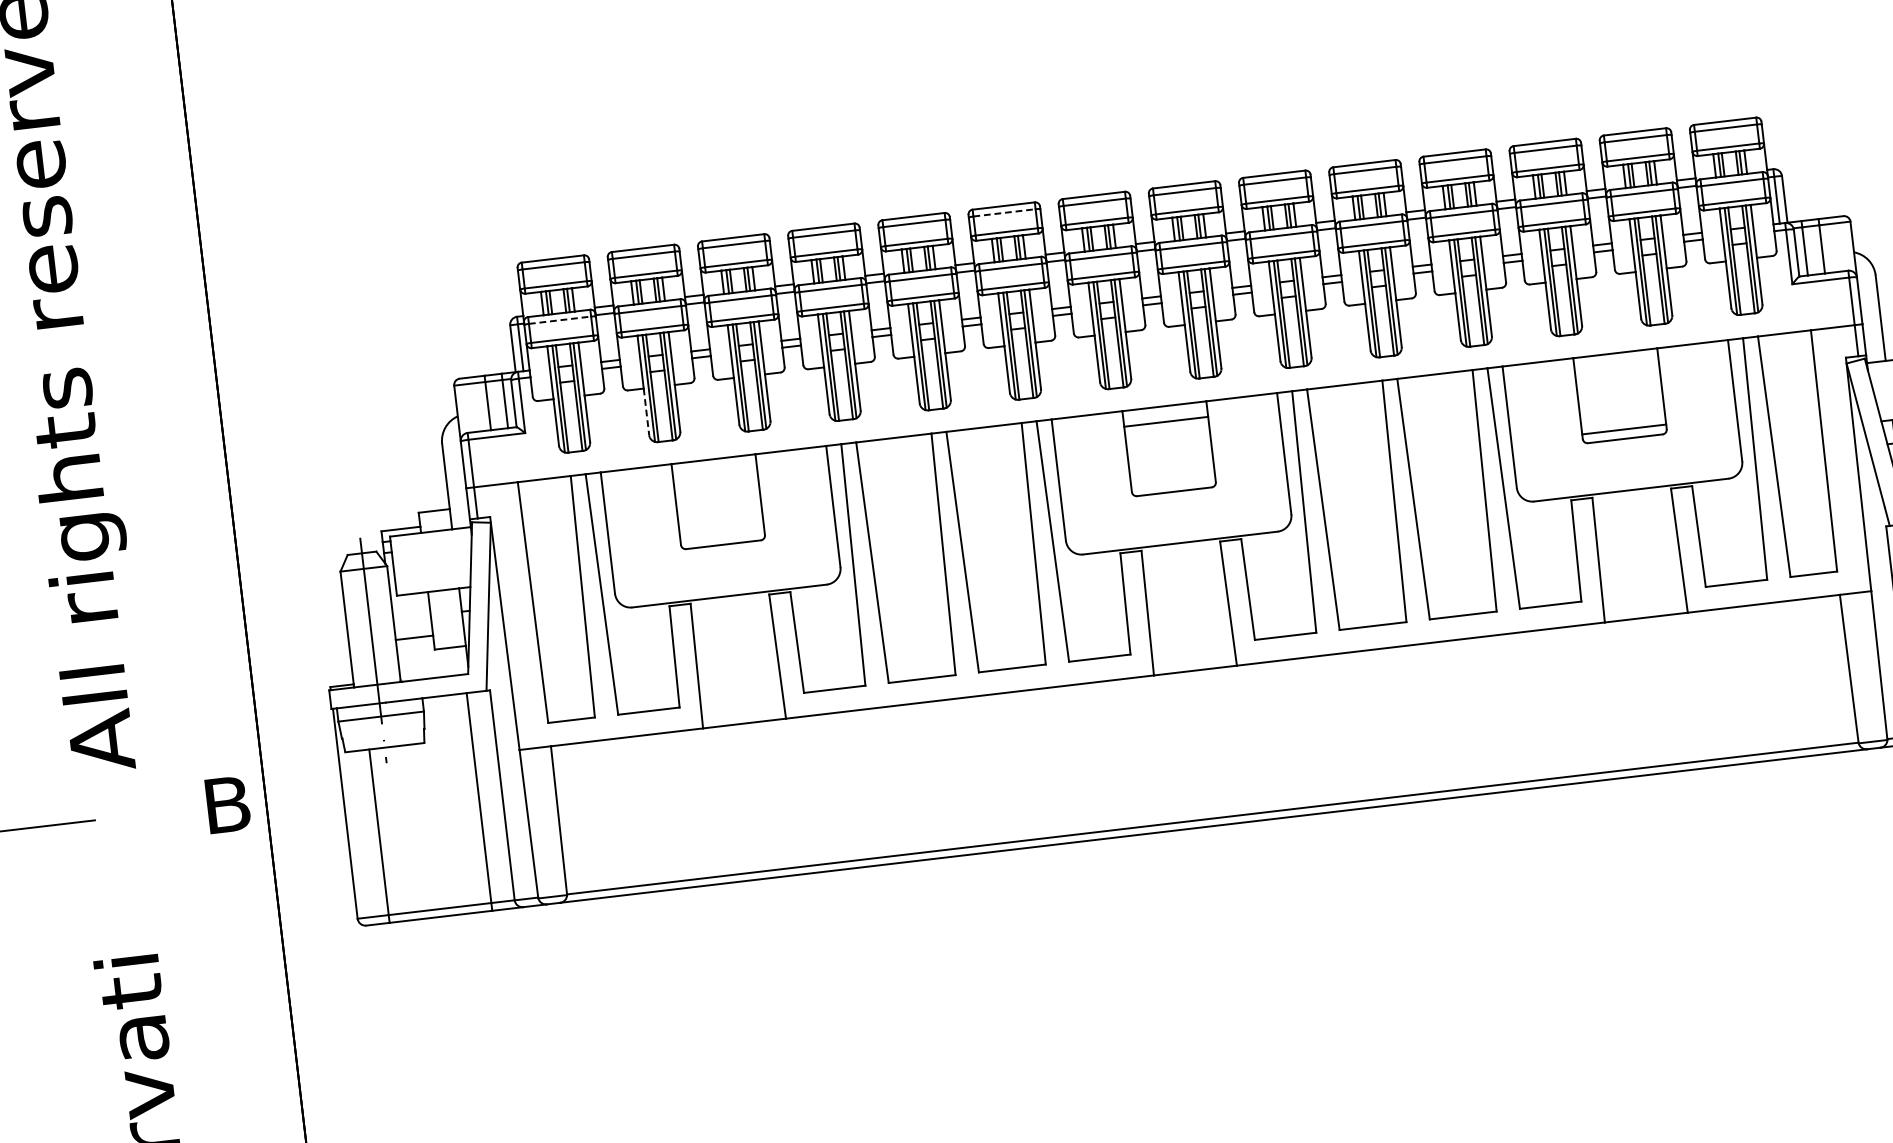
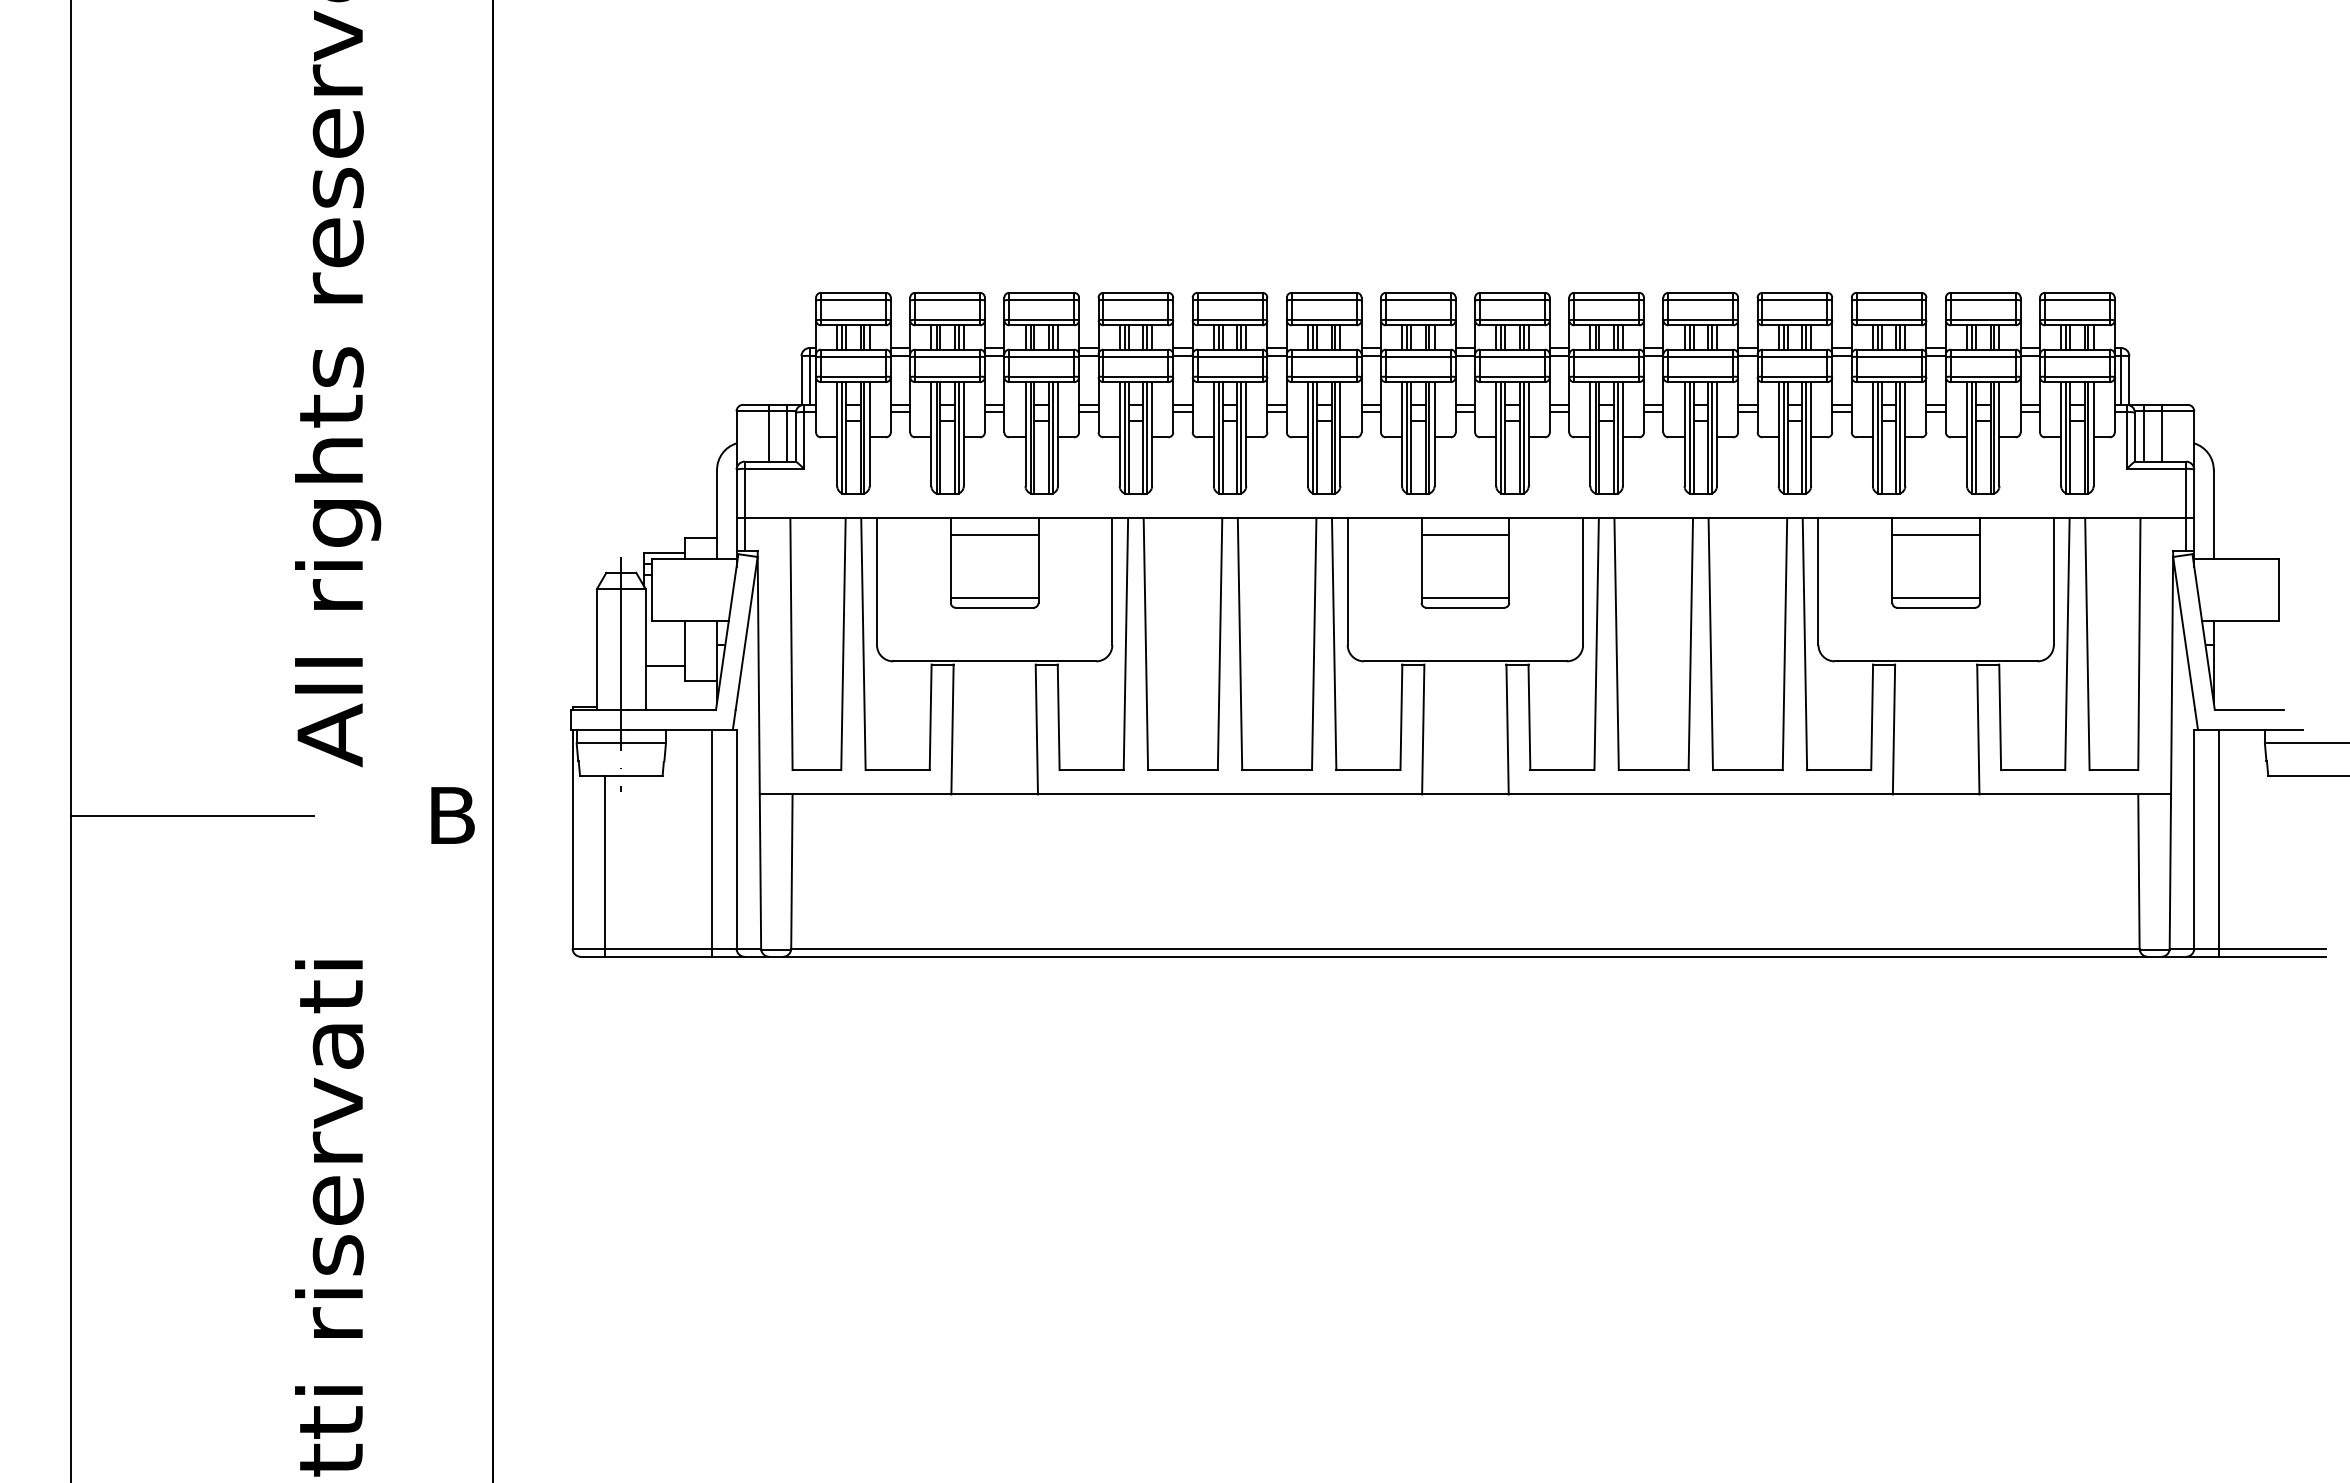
line: (1004, 212) -> (1324, 299), dashed -> solid
line: (560, 319) -> (853, 356), dashed -> solid
line: (1617, 368) -> (1936, 534), added
line: (646, 412) -> (931, 462), dashed -> solid
line: (715, 474) -> (994, 534), added
line: (1173, 482) -> (1465, 598), added
line: (722, 535) -> (994, 598), added

